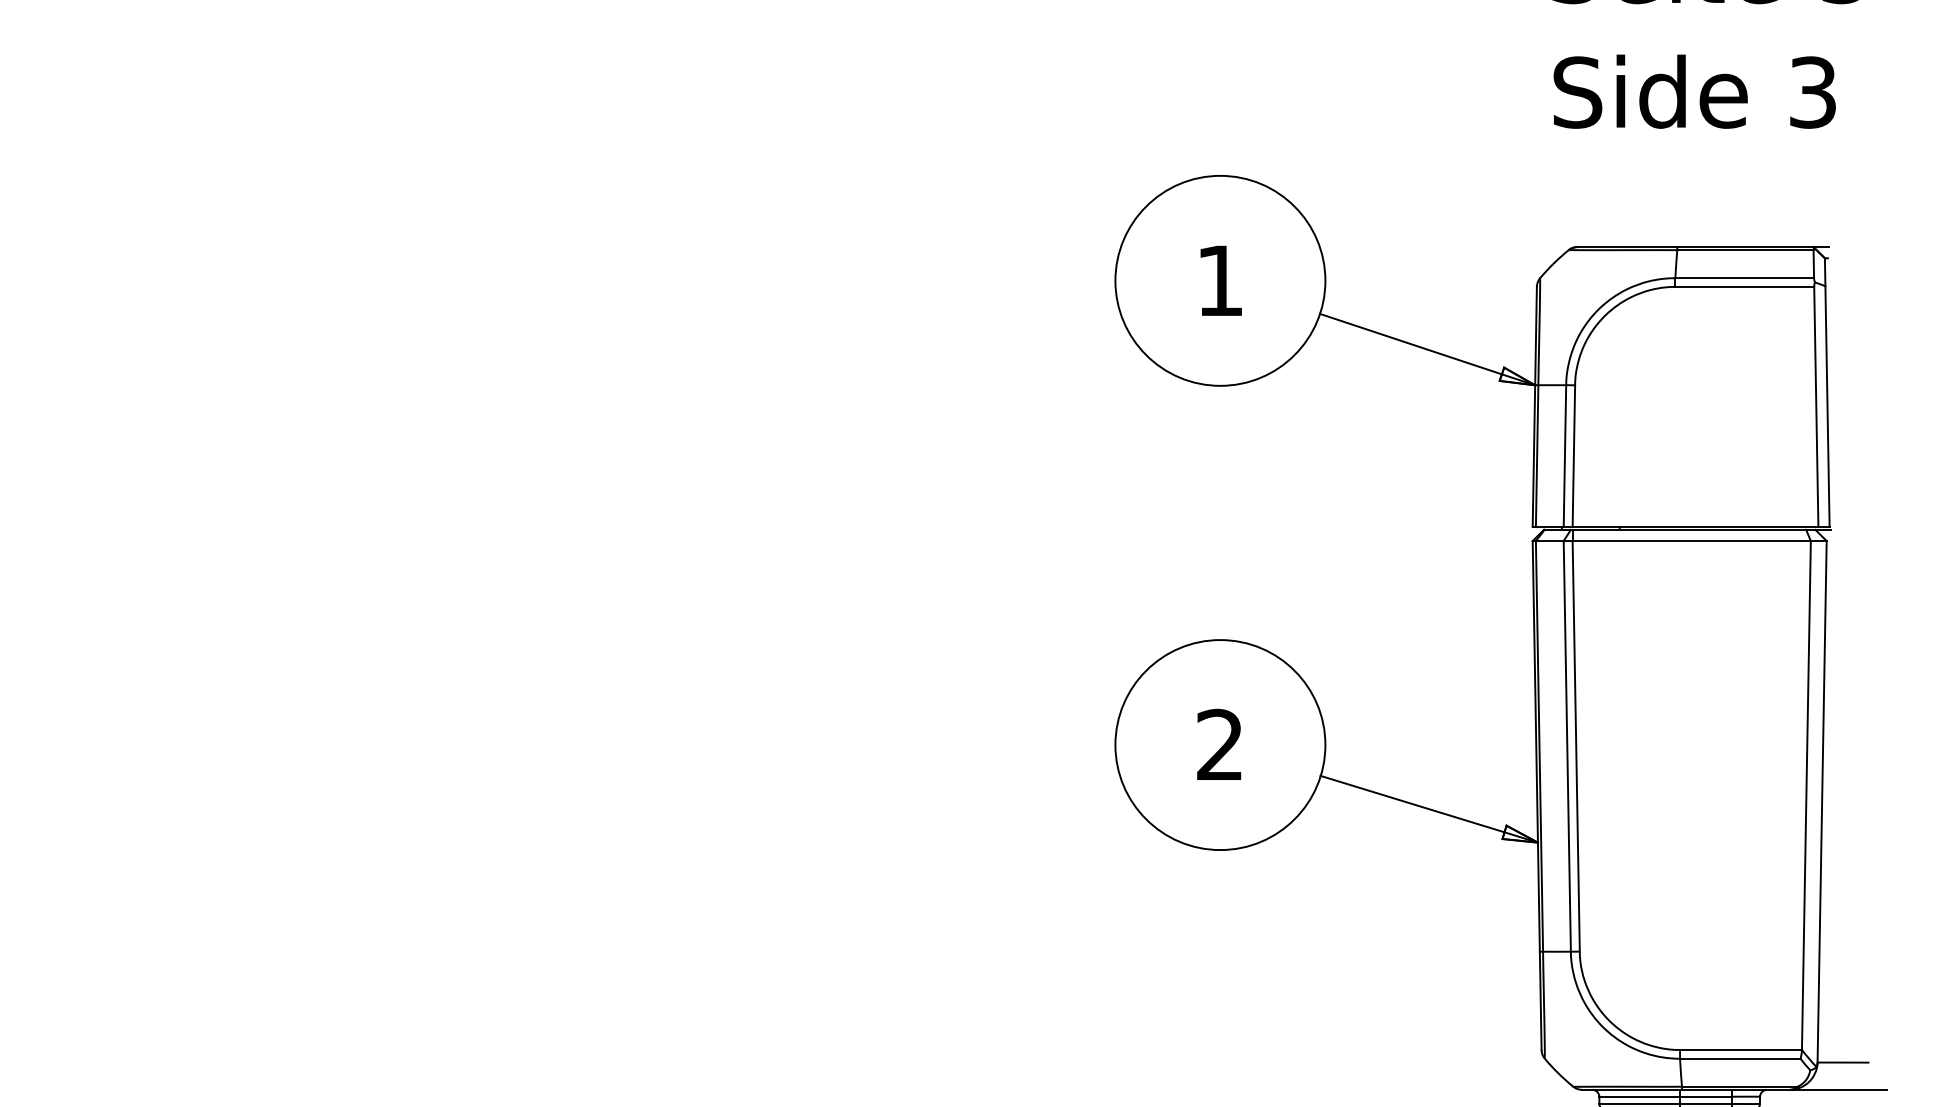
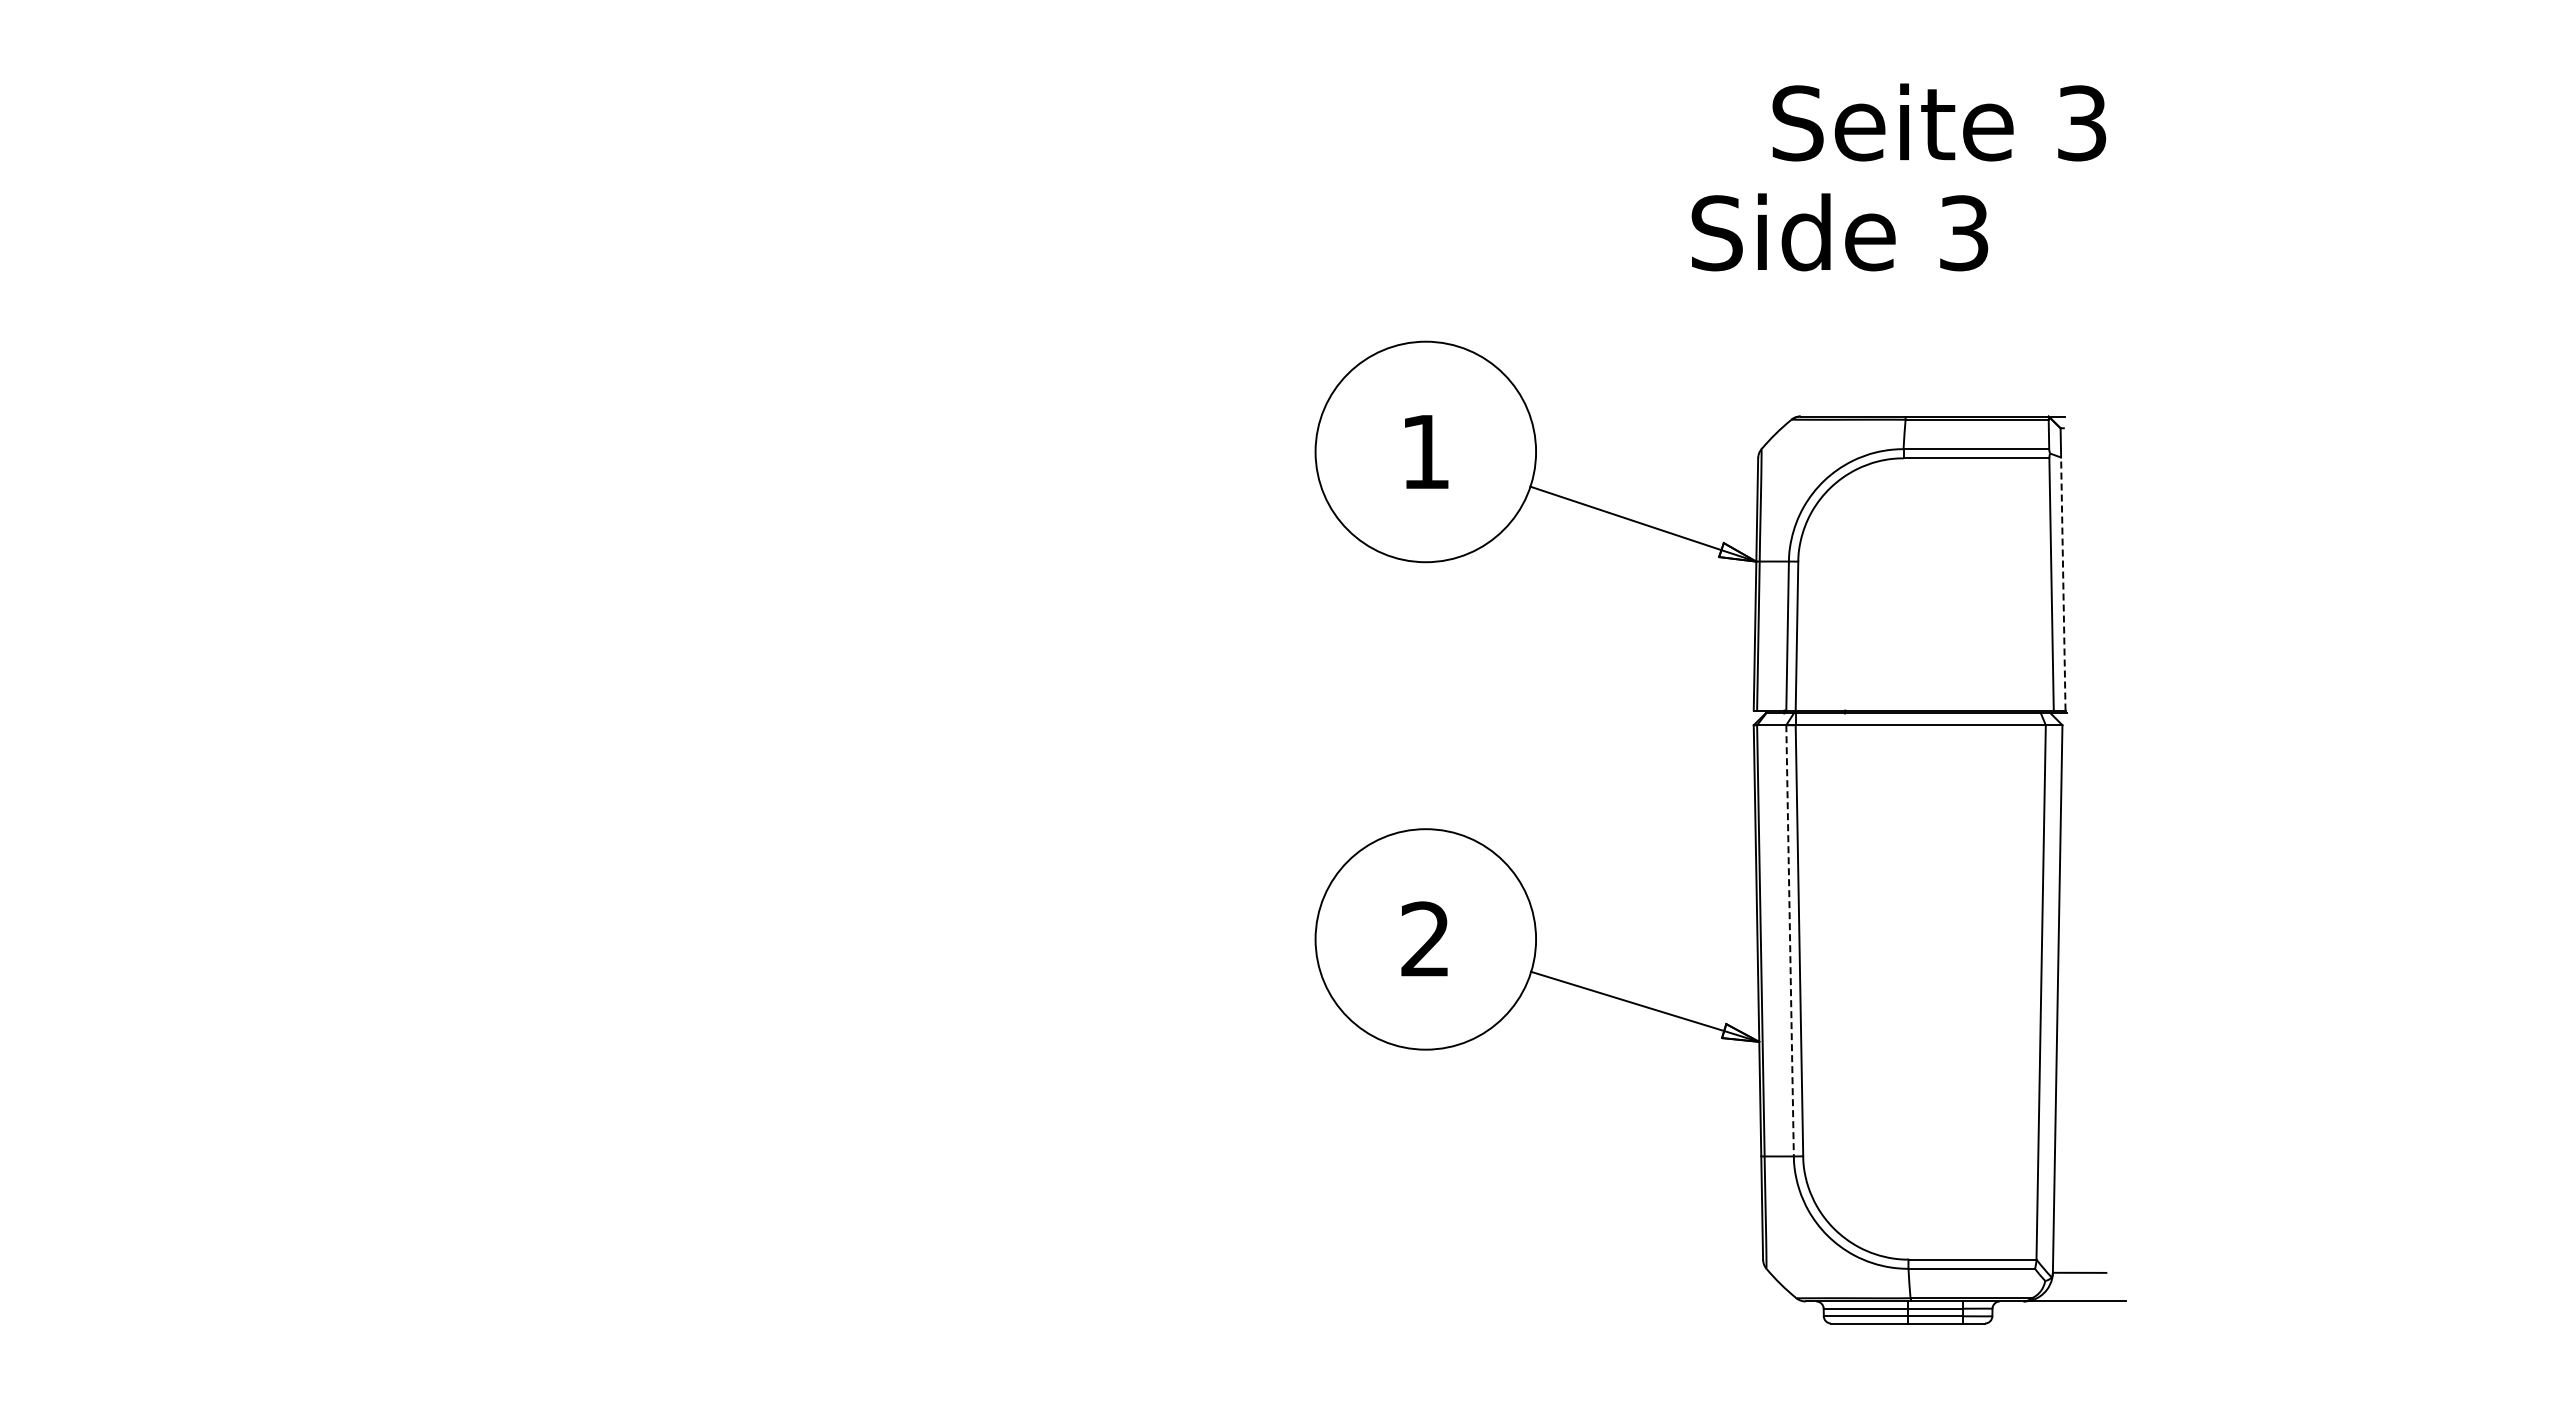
text: (1694, 91) -> (1839, 232), moved
line: (1827, 407) -> (2063, 584), solid -> dashed
line: (1567, 746) -> (1790, 940), solid -> dashed

